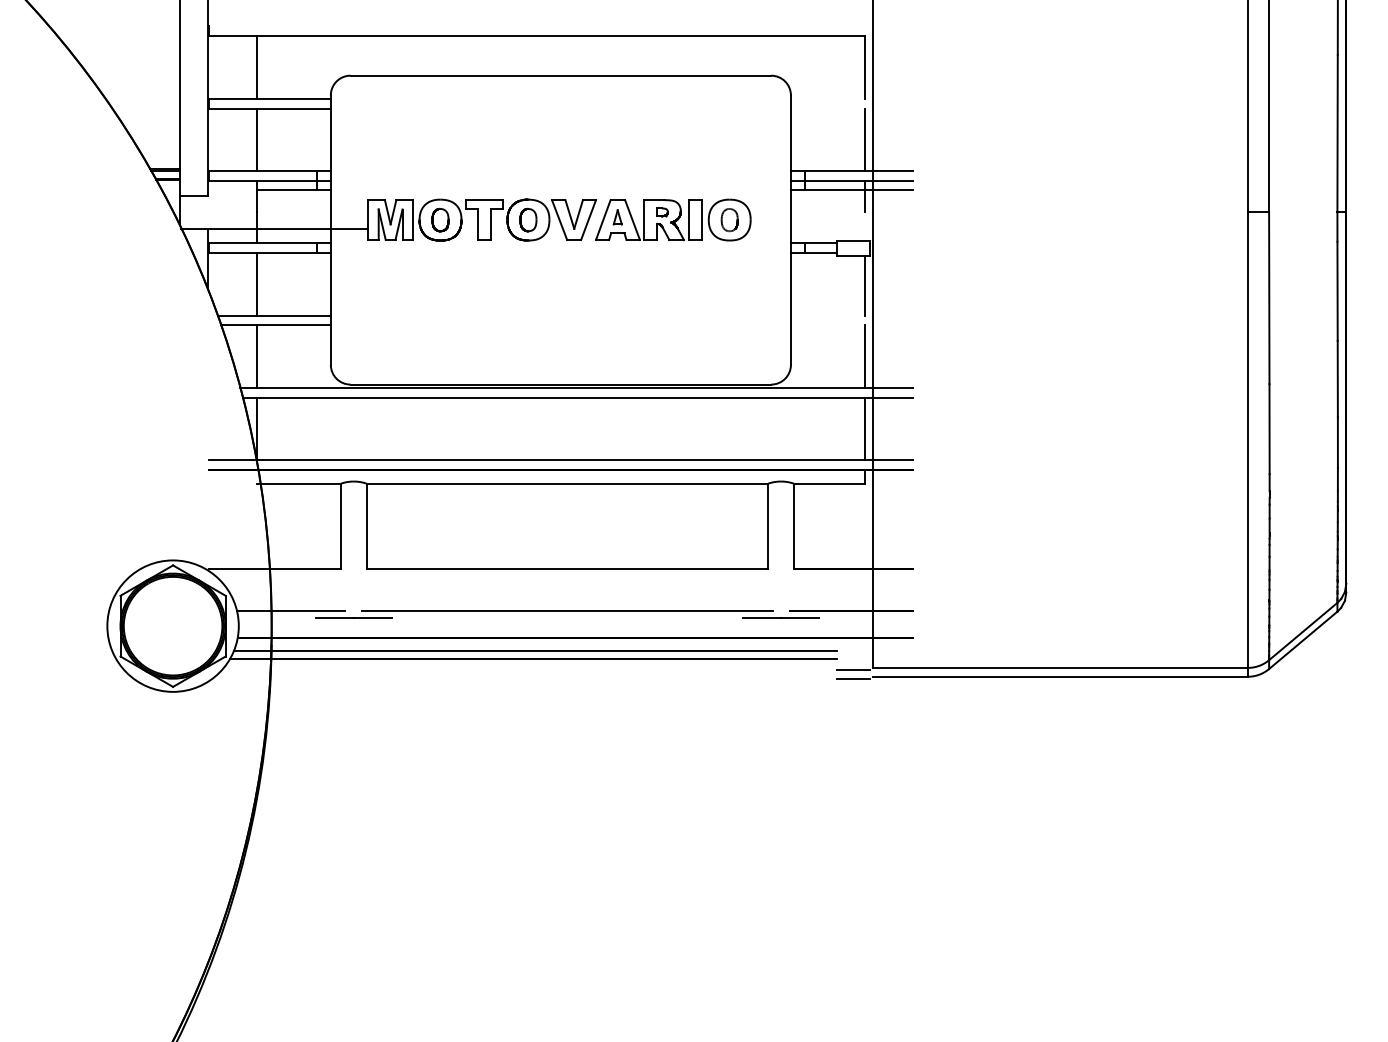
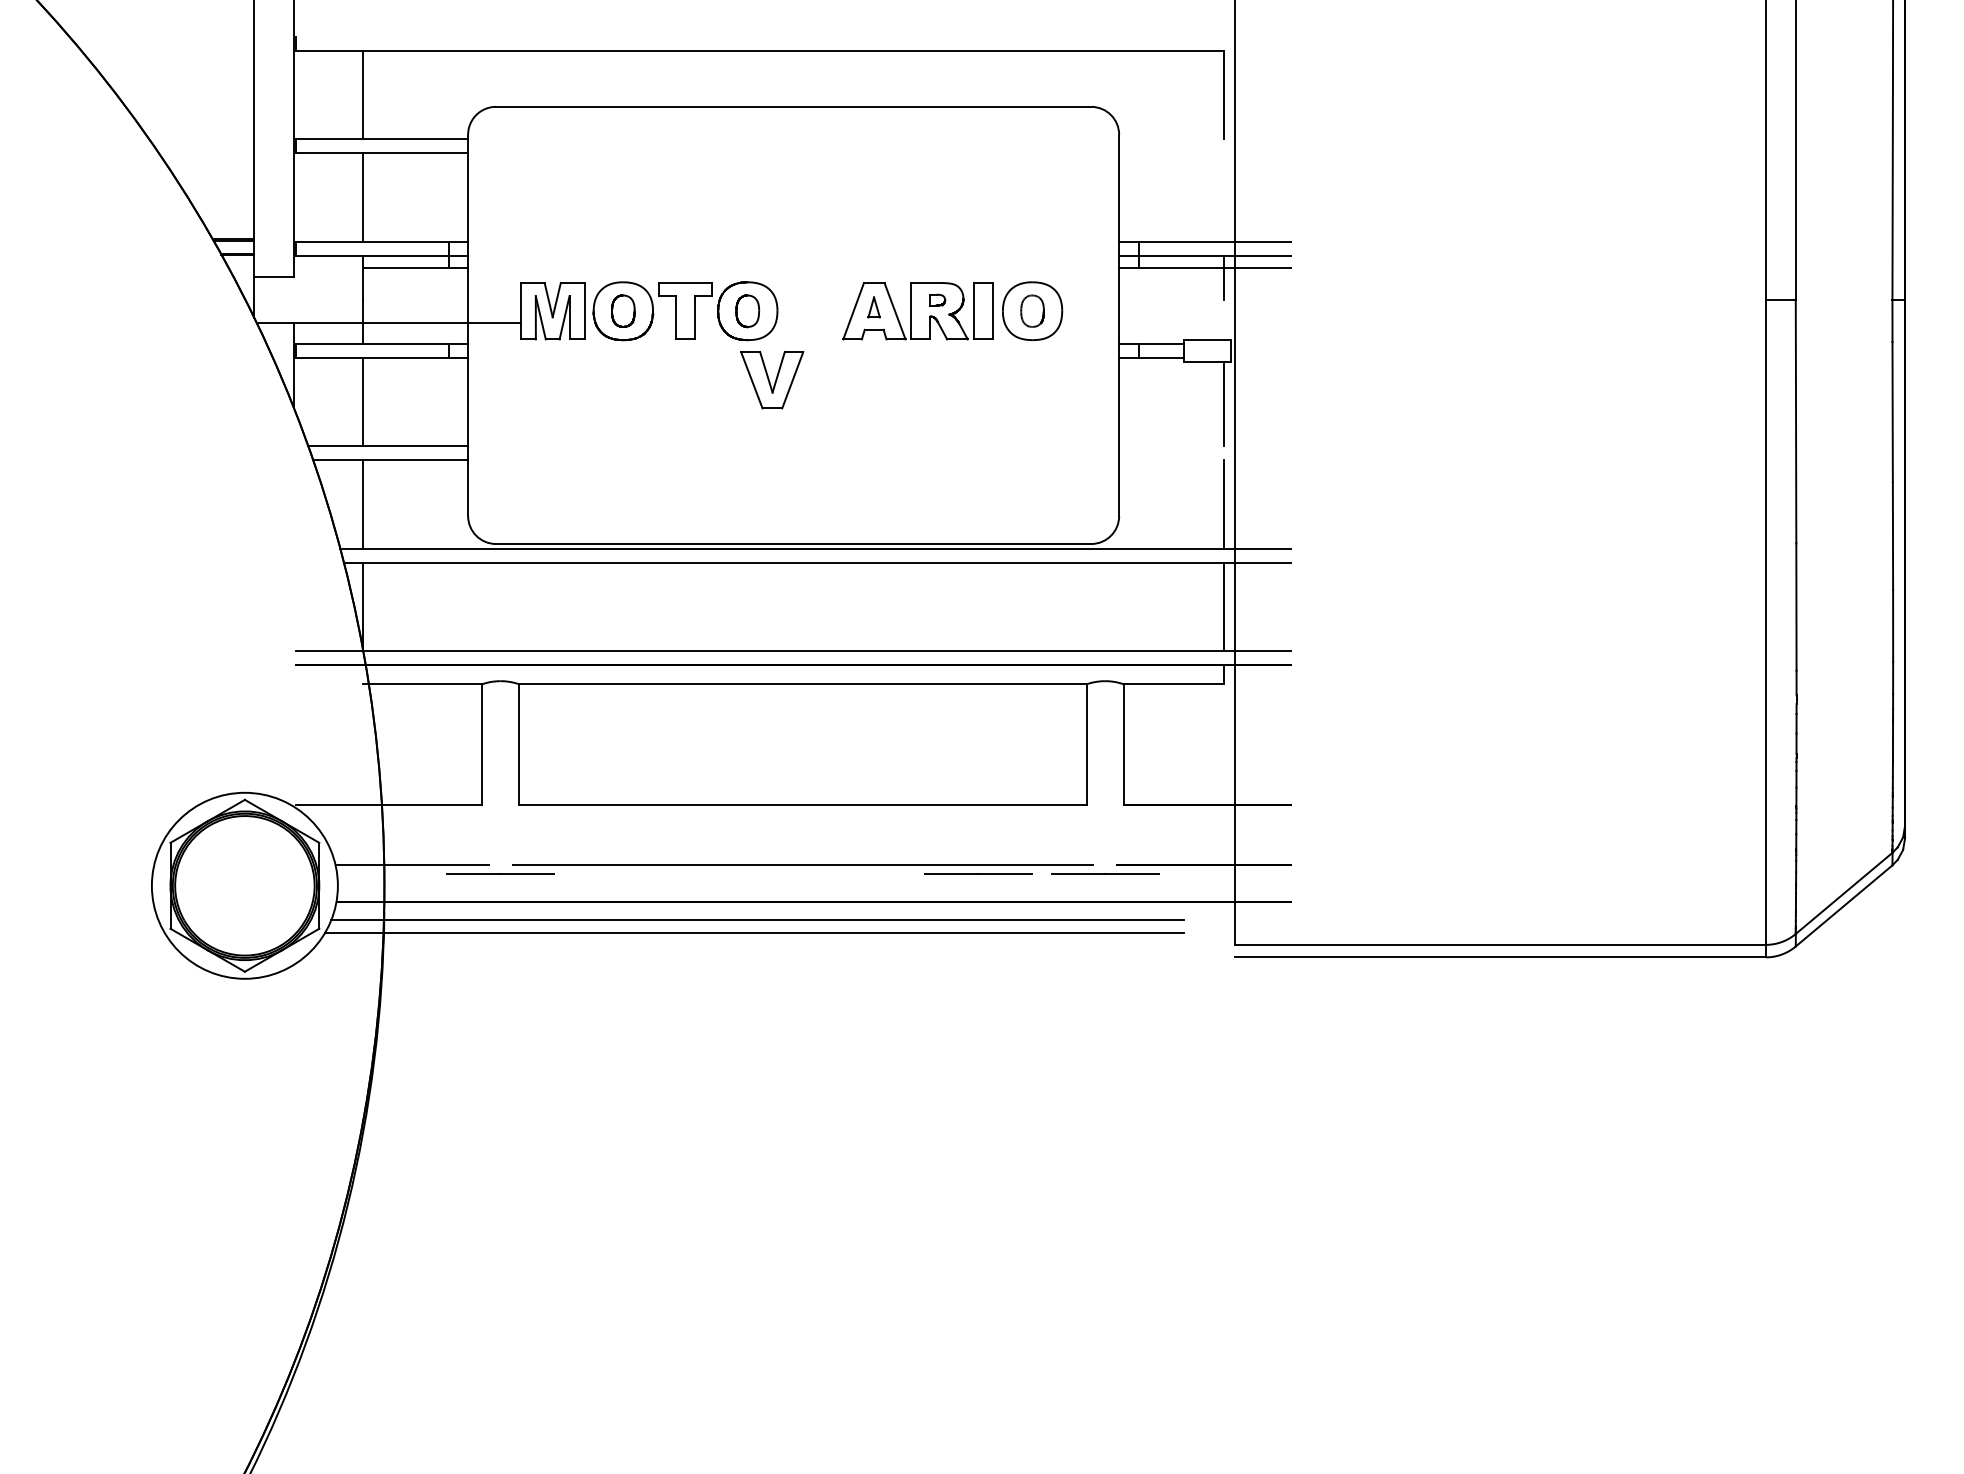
line: (865, 139) -> (1224, 197), removed
part: (574, 220) -> (772, 380), moved
line: (691, 617) -> (978, 873), added
line: (853, 669) -> (1207, 947), removed
line: (853, 678) -> (1207, 960), removed

